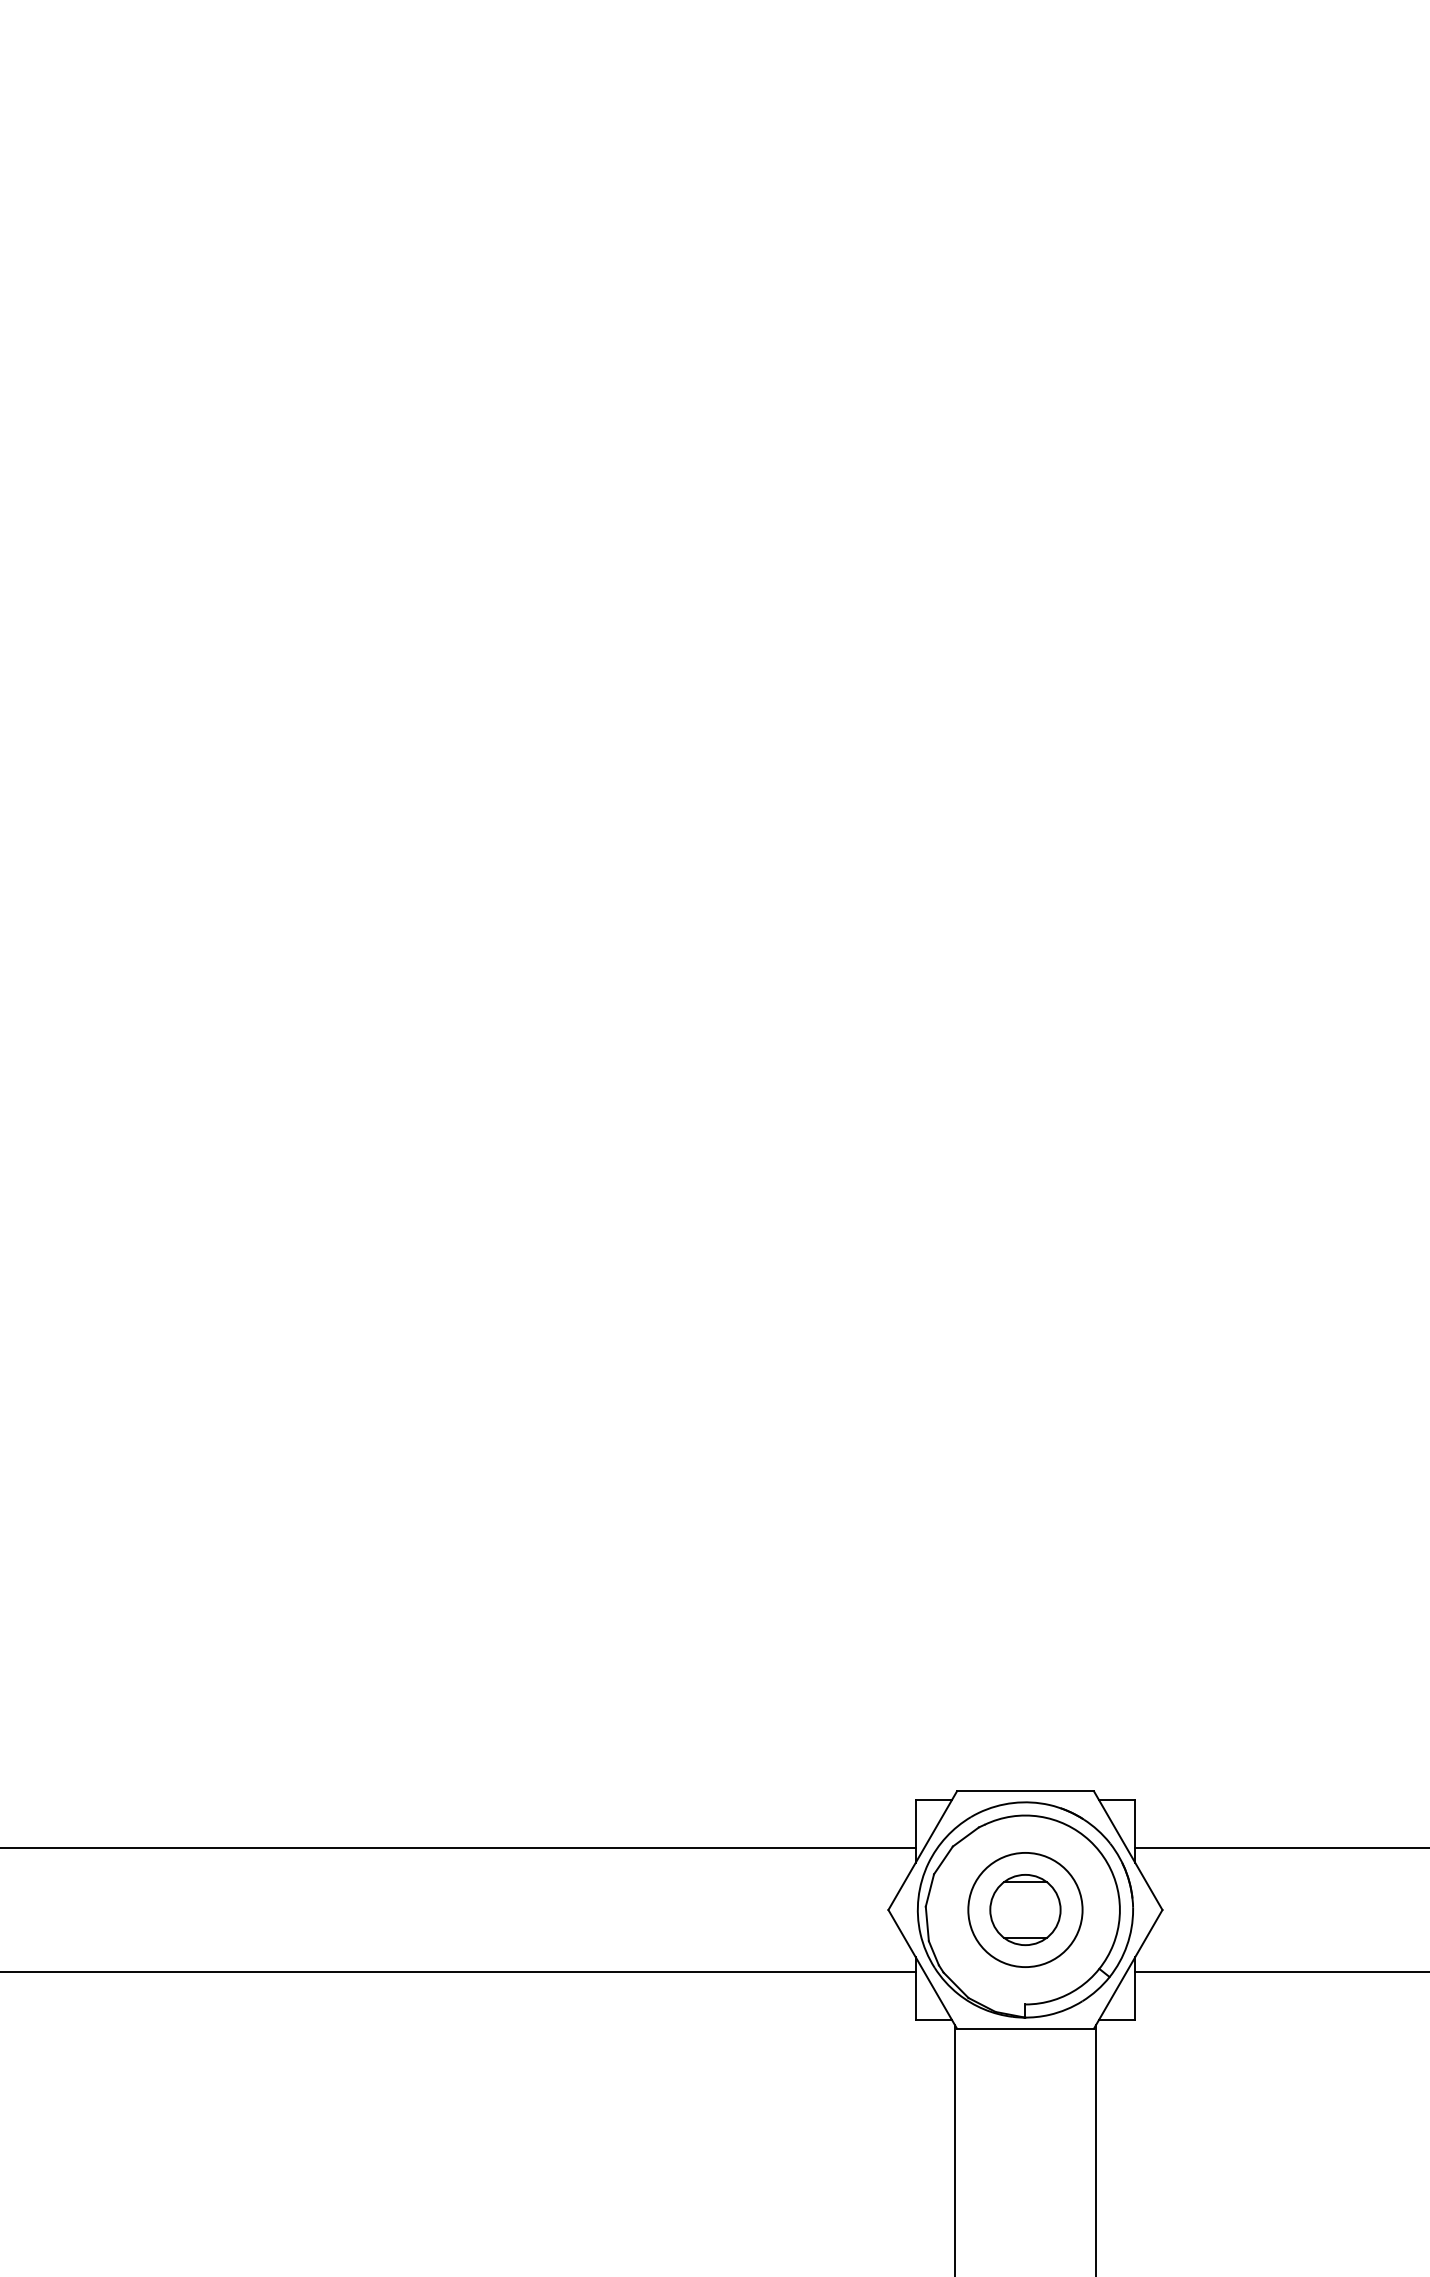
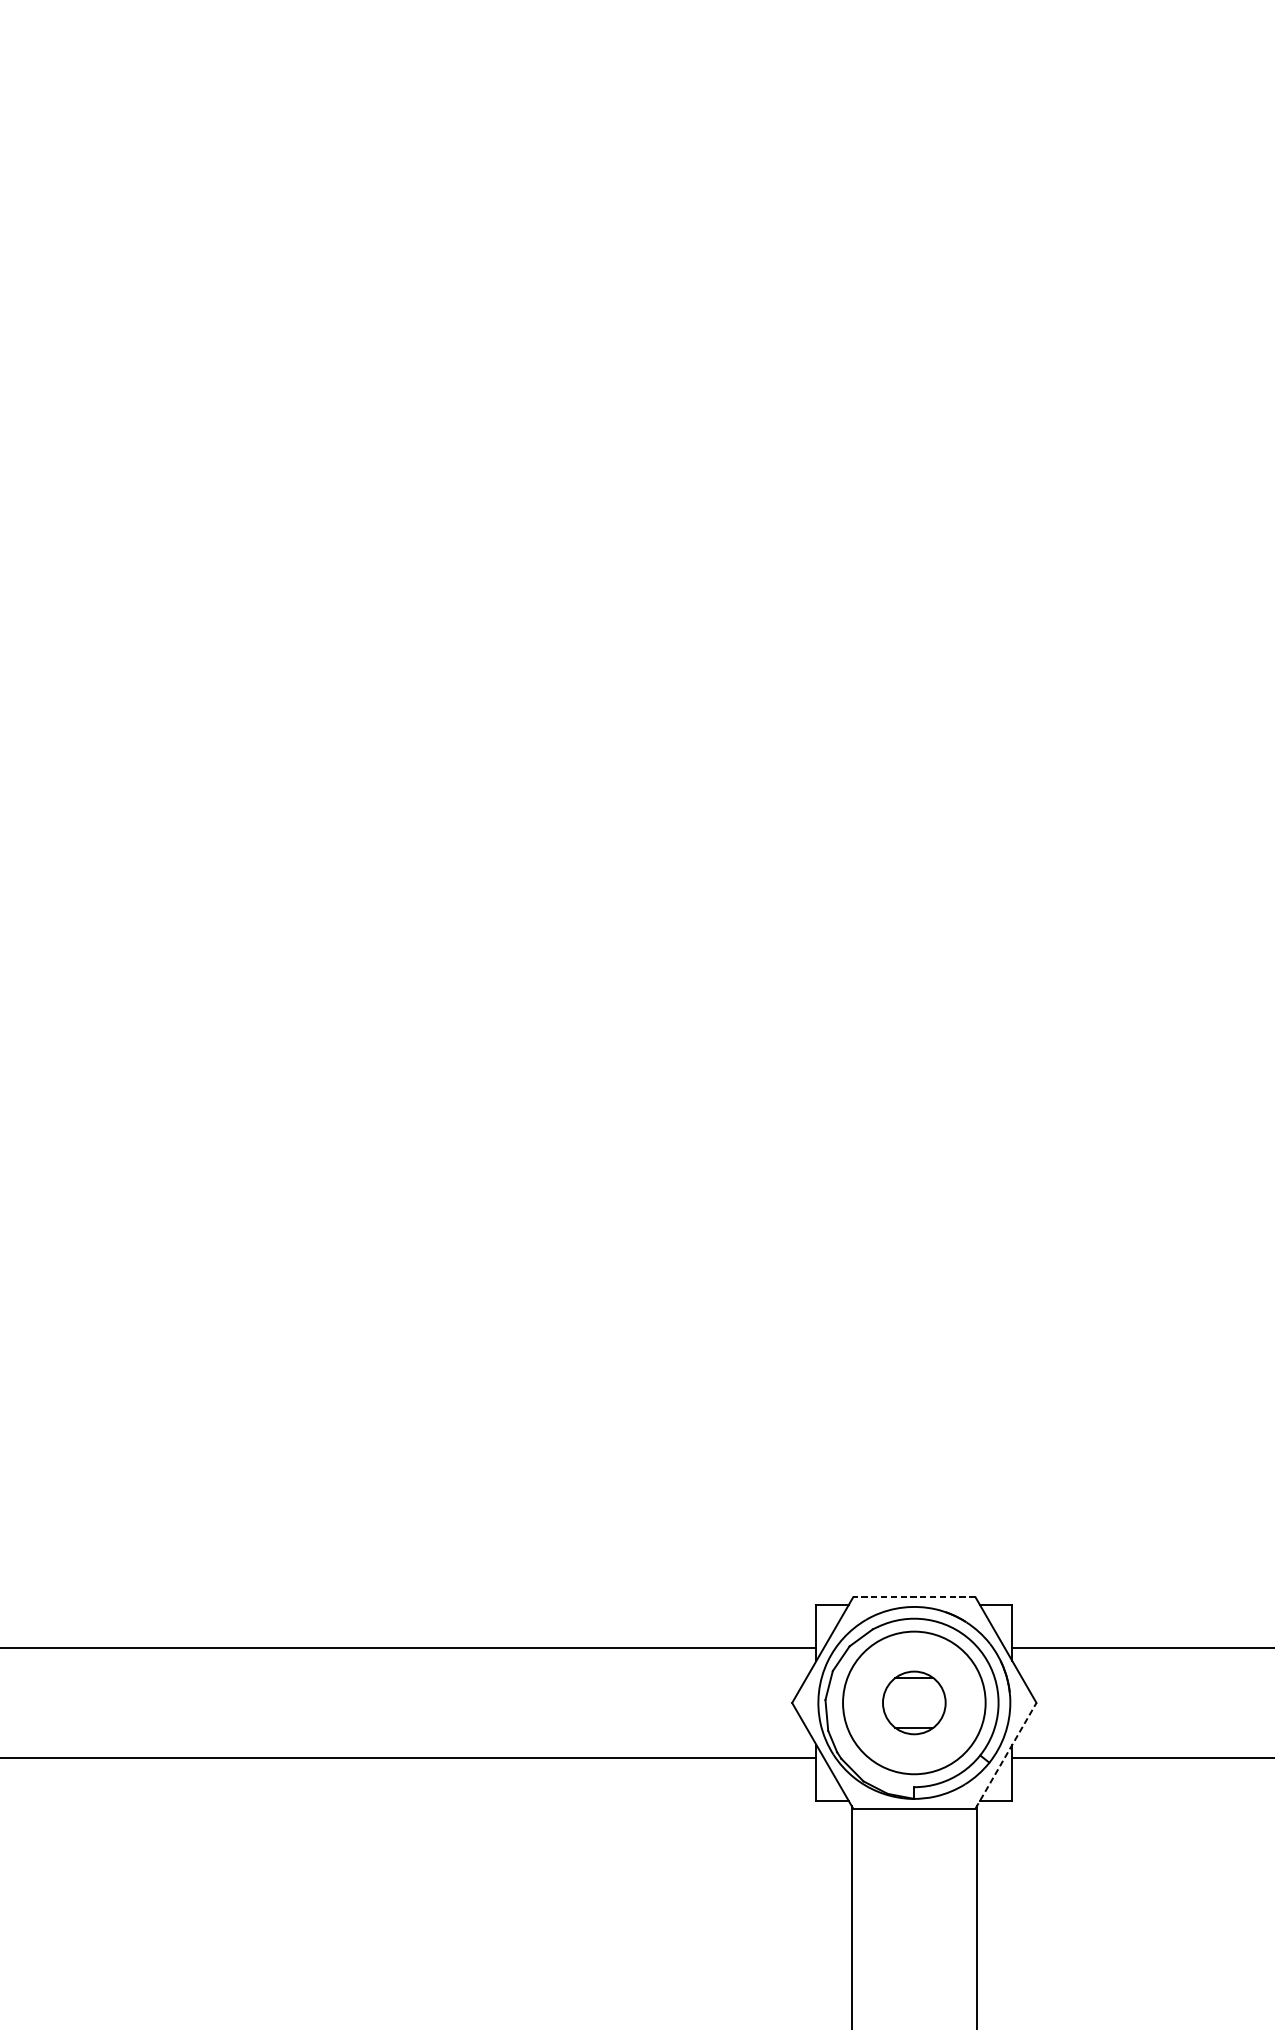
line: (1025, 1791) -> (914, 1597), solid -> dashed
circle: (1025, 1909) -> (914, 1702), size x1.4
line: (1128, 1968) -> (1006, 1755), solid -> dashed

